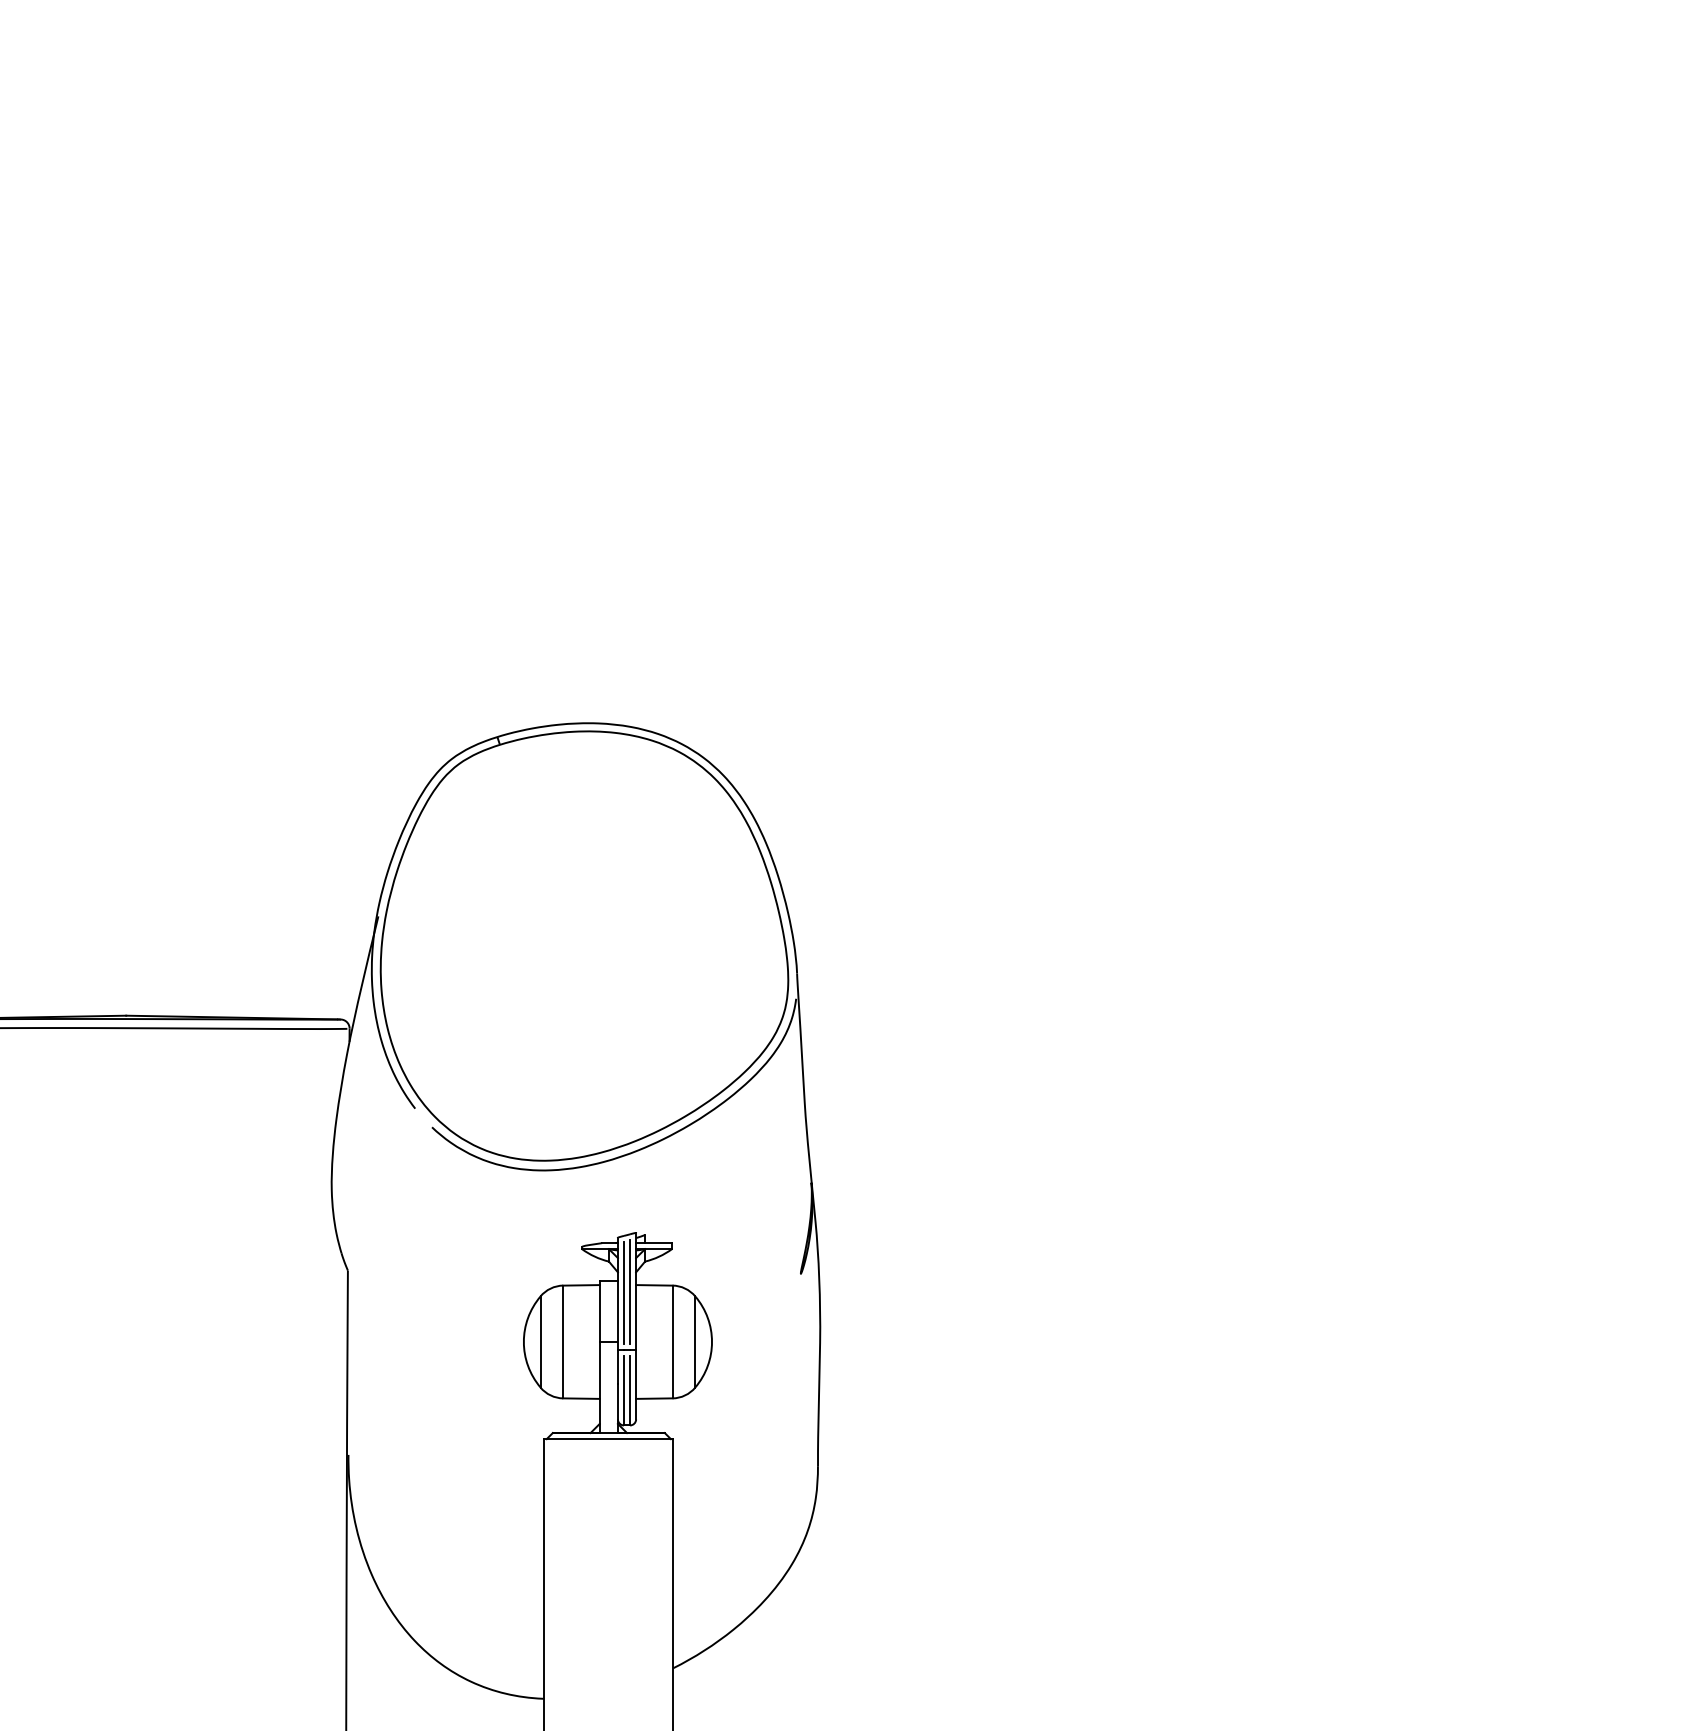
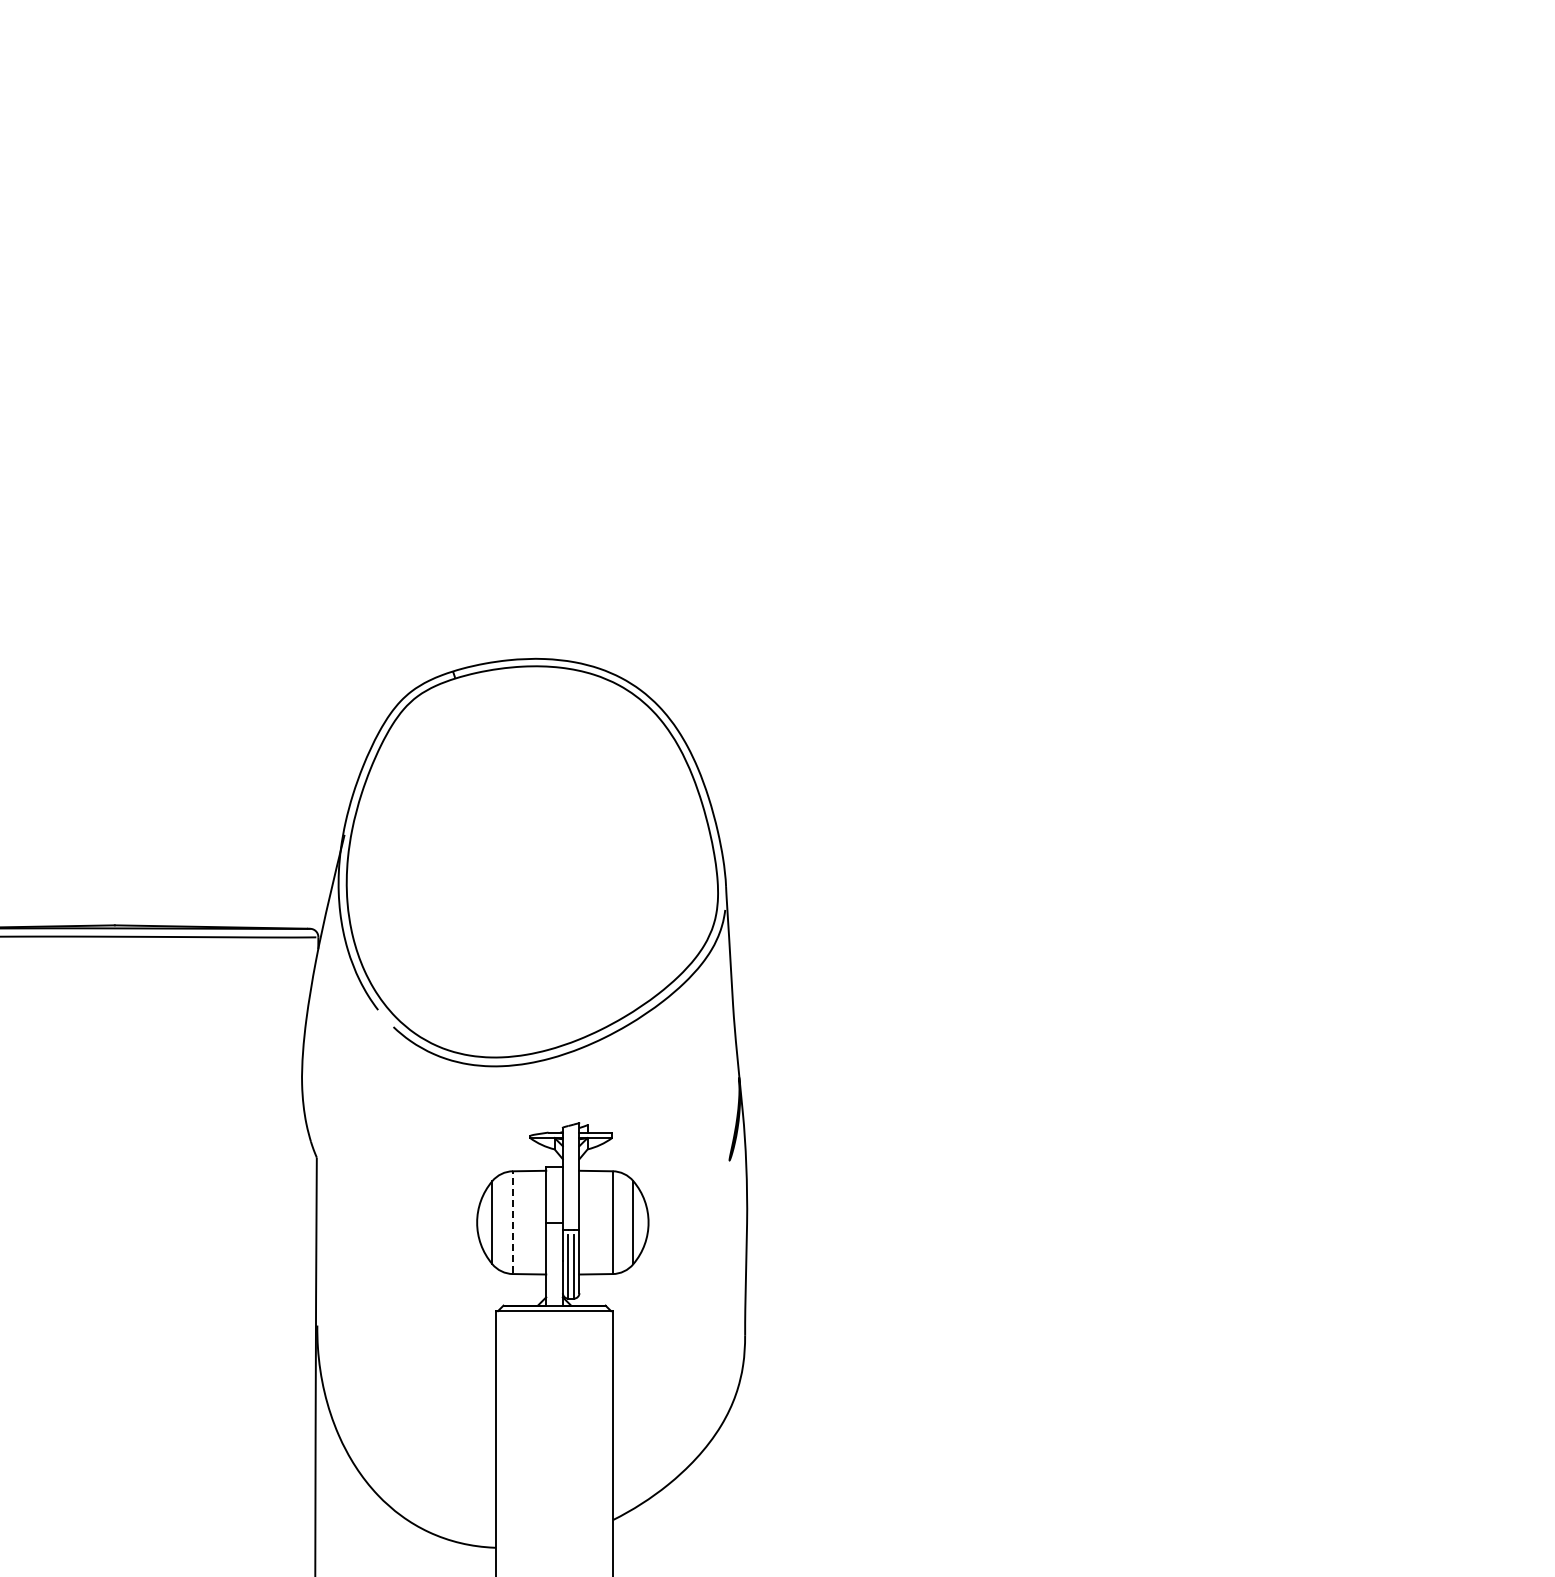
line: (629, 1291) -> (573, 1176), removed
line: (624, 1292) -> (568, 1177), removed
line: (563, 1341) -> (513, 1222), solid -> dashed

